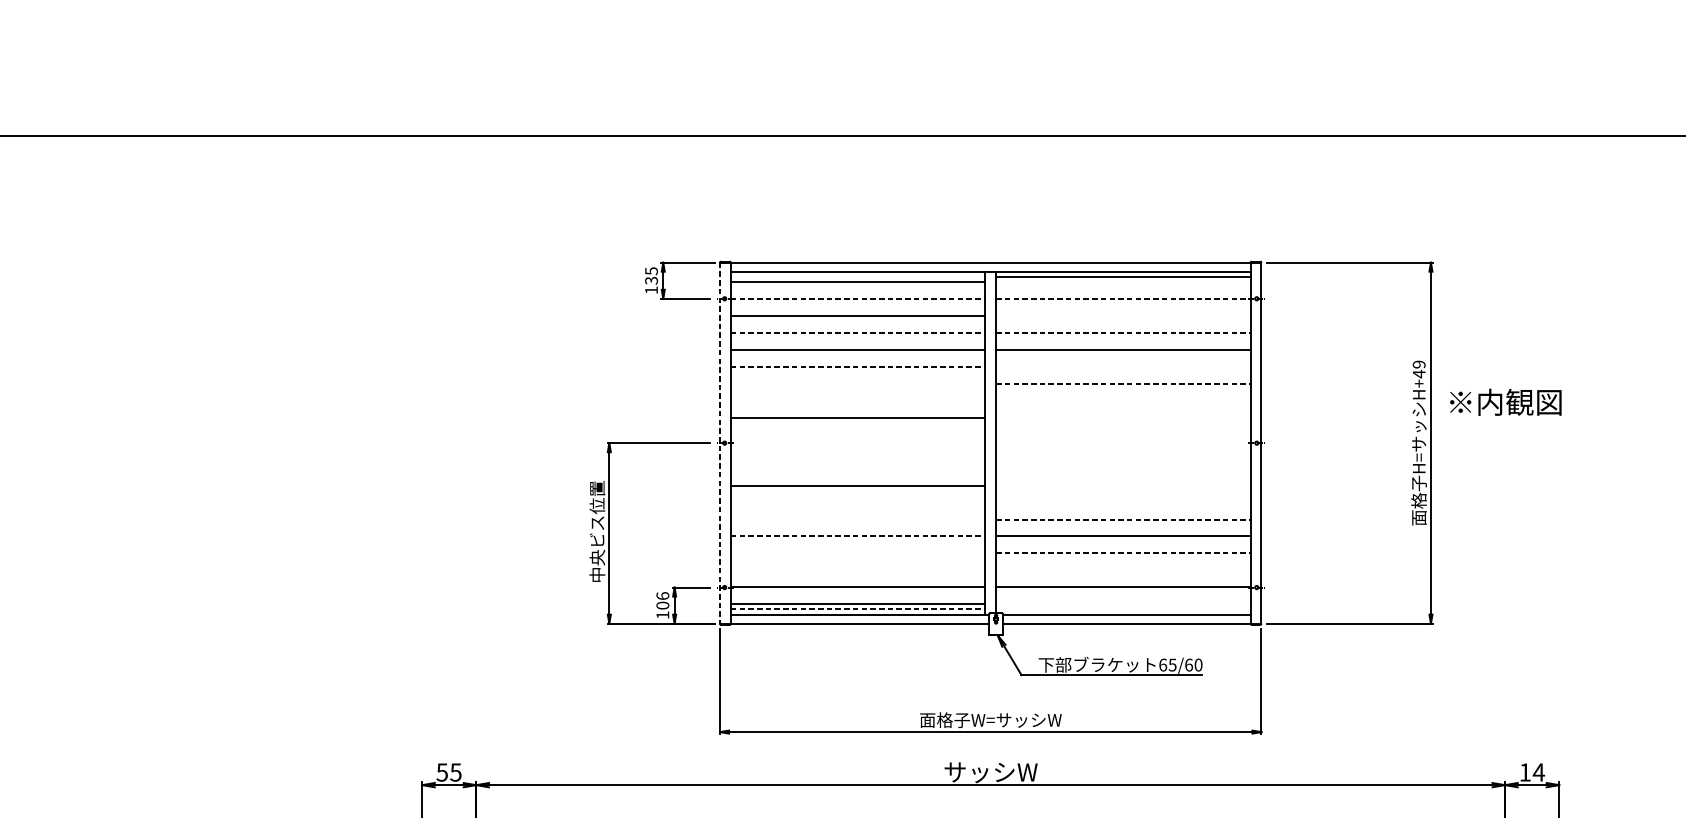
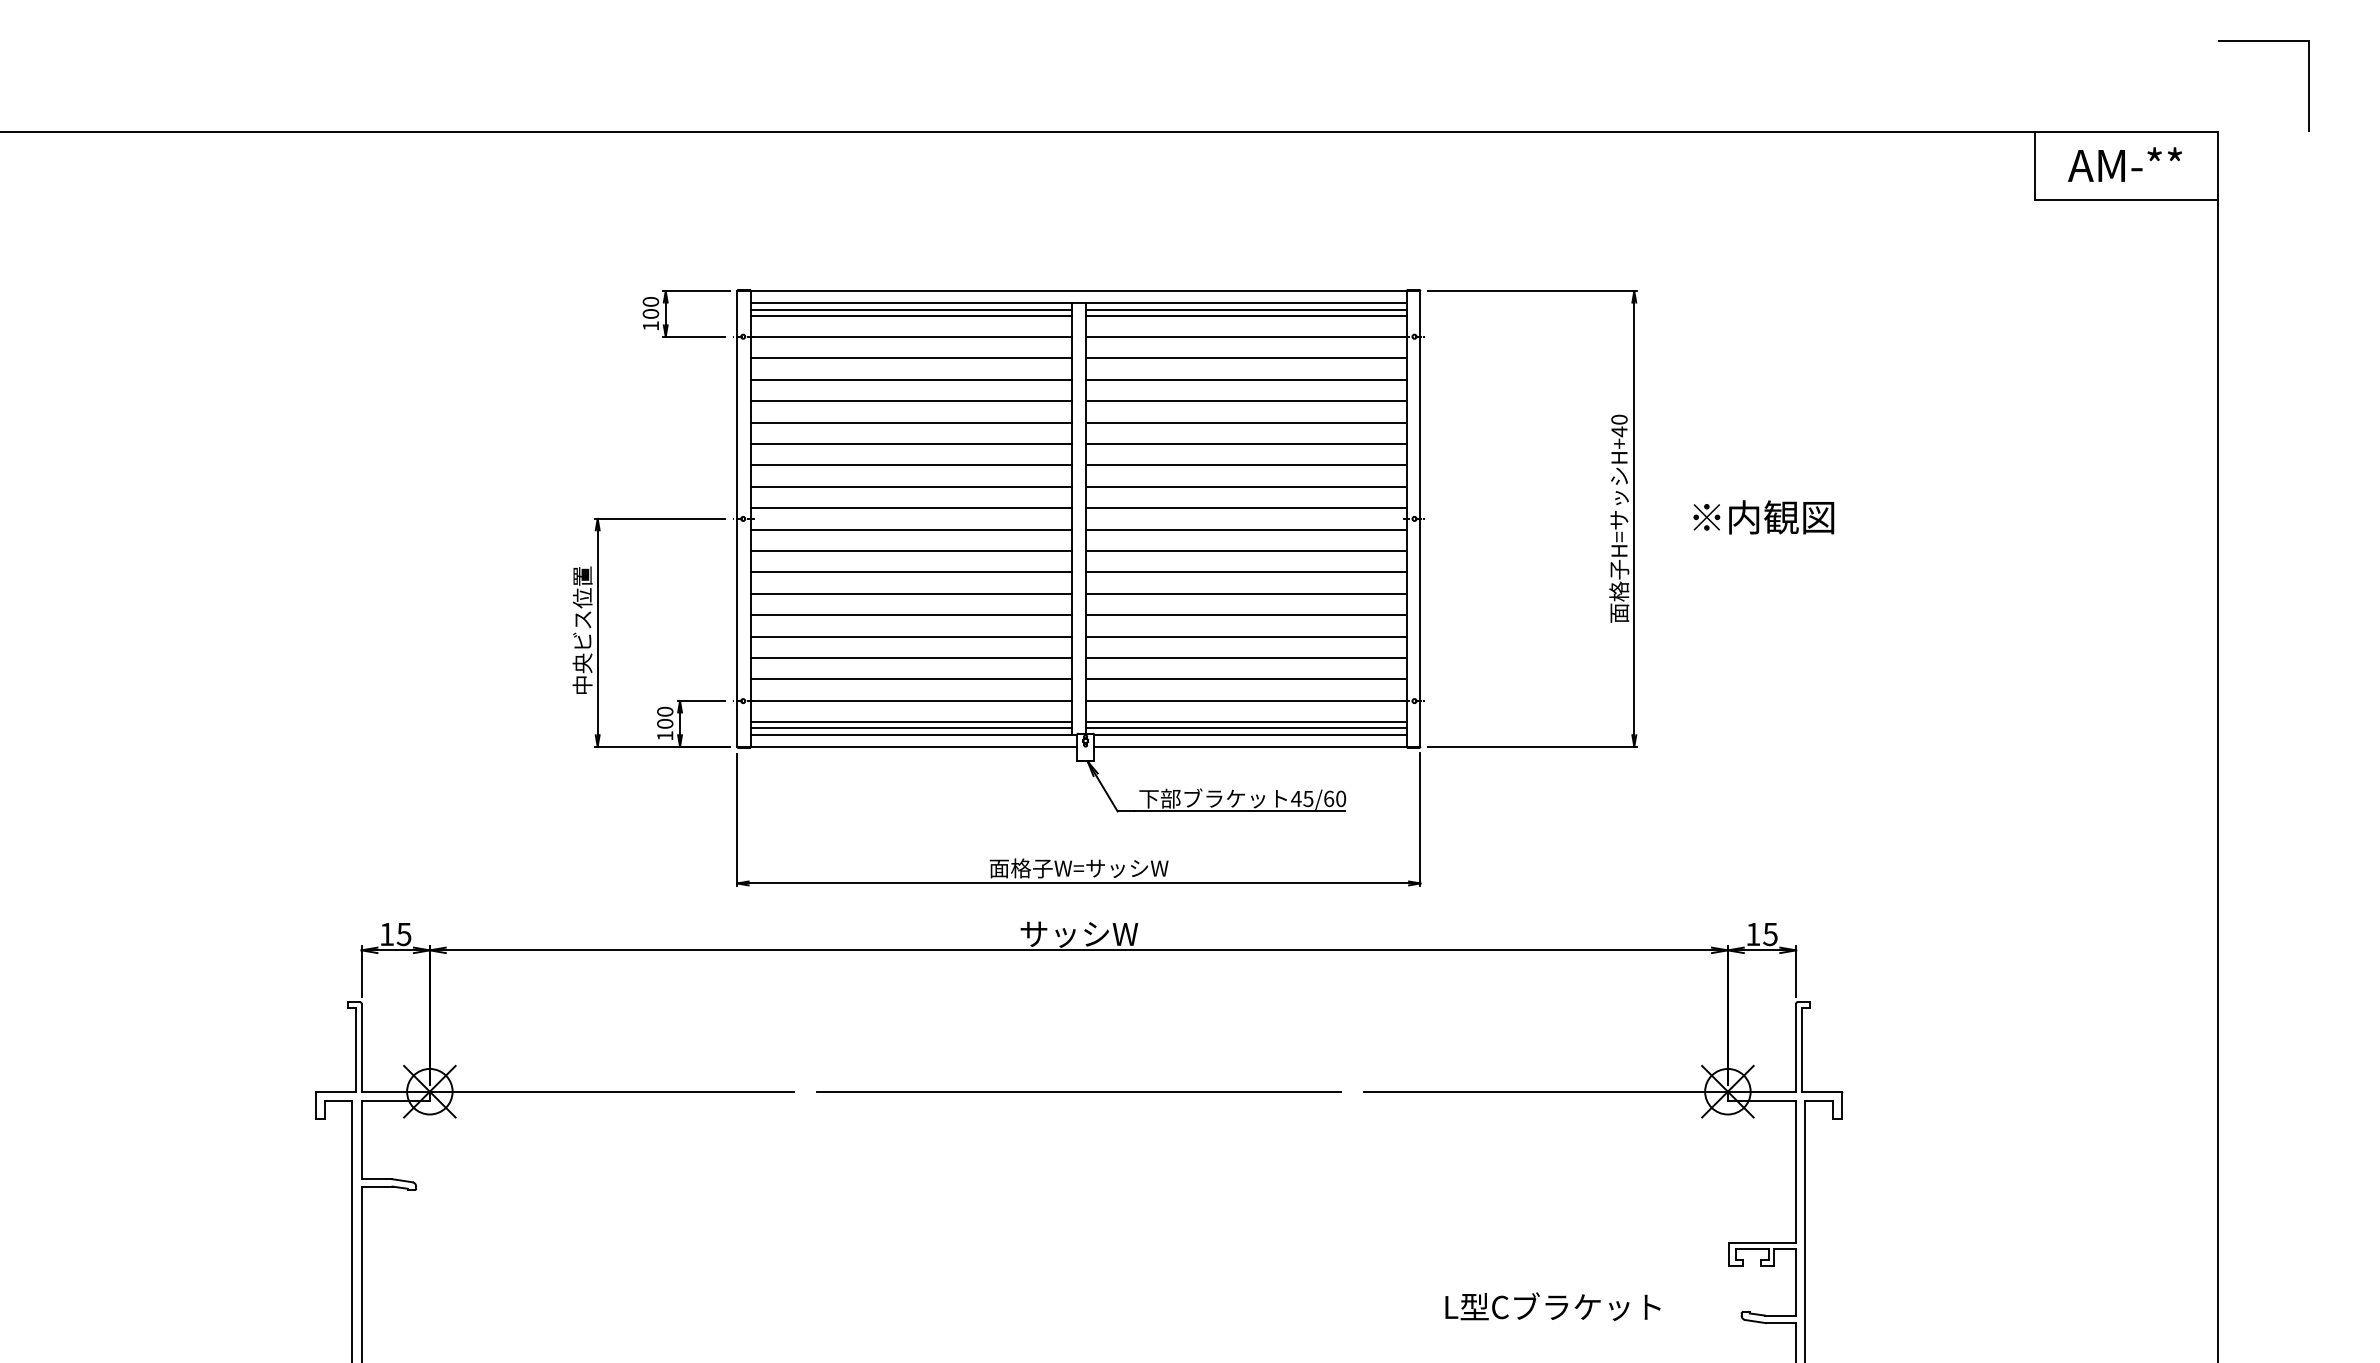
text: (651, 275) -> (650, 307), 135 -> 100
line: (858, 277) -> (911, 309), added
line: (1122, 281) -> (1245, 315), added
line: (858, 298) -> (911, 336), dashed -> solid
line: (1123, 298) -> (1246, 336), dashed -> solid
line: (1122, 316) -> (1245, 358), added
line: (858, 332) -> (911, 379), dashed -> solid
line: (1123, 332) -> (1246, 379), dashed -> solid
text: (1419, 364) -> (1619, 419), H+49 -> H+40
line: (858, 366) -> (911, 422), dashed -> solid
line: (1122, 366) -> (1245, 422), added
line: (858, 383) -> (911, 443), added
line: (1123, 383) -> (1246, 443), dashed -> solid
line: (858, 400) -> (911, 465), added
line: (1122, 400) -> (1245, 465), added
text: (1505, 402) -> (1763, 517), moved
line: (1122, 417) -> (1245, 486), added
line: (858, 434) -> (911, 508), added
line: (1122, 434) -> (1245, 508), added
line: (720, 442) -> (737, 518), dashed -> solid
line: (858, 451) -> (911, 529), added
line: (1122, 451) -> (1245, 529), added
line: (858, 469) -> (911, 551), added
line: (1122, 469) -> (1245, 551), added
line: (1122, 485) -> (1245, 572), added
line: (858, 502) -> (911, 593), added
line: (1122, 502) -> (1245, 593), added
line: (858, 519) -> (911, 615), added
line: (1123, 519) -> (1246, 615), dashed -> solid
line: (858, 536) -> (911, 636), dashed -> solid
line: (858, 553) -> (911, 658), added
line: (1123, 553) -> (1246, 658), dashed -> solid
line: (858, 570) -> (911, 679), added
line: (1122, 570) -> (1245, 679), added
text: (663, 595) -> (665, 711), 106 -> 100
line: (1122, 604) -> (1245, 722), added
line: (858, 608) -> (911, 727), dashed -> solid
line: (1122, 608) -> (1245, 727), added
text: (1162, 664) -> (1295, 798), 65/60 -> 45/60
text: (441, 772) -> (386, 934), 55 -> 15
text: (1538, 772) -> (1770, 934), 14 -> 15

